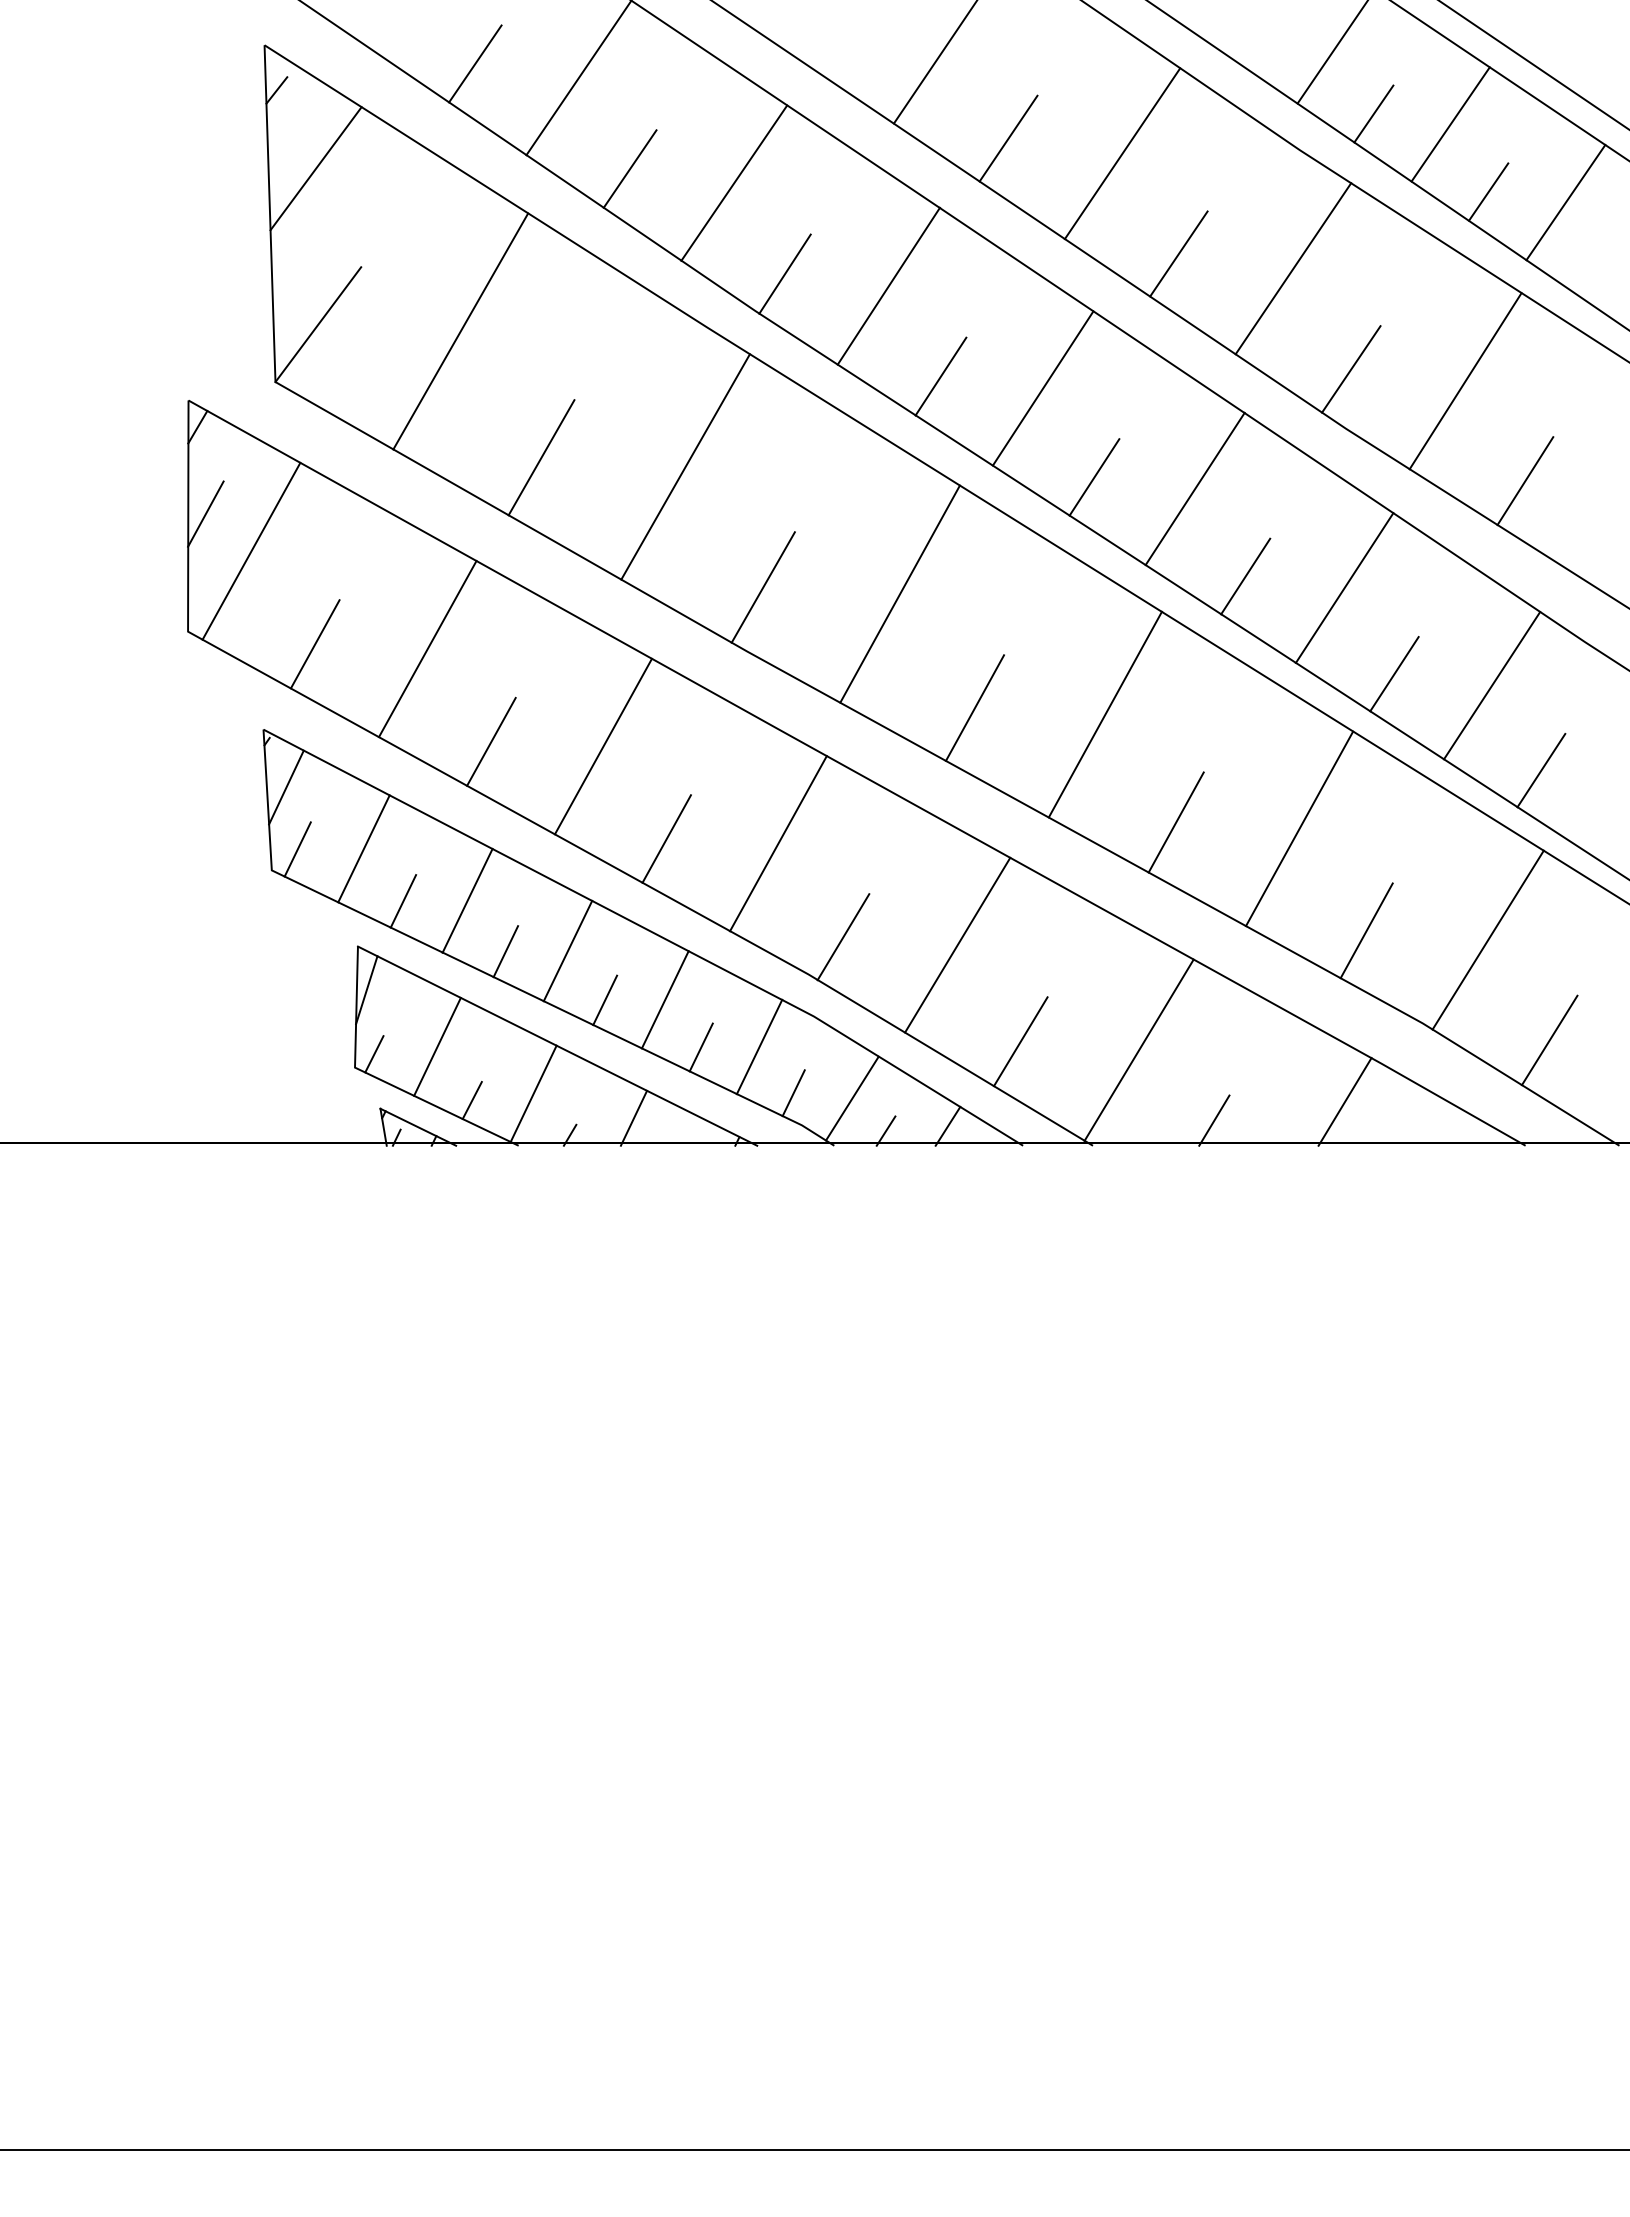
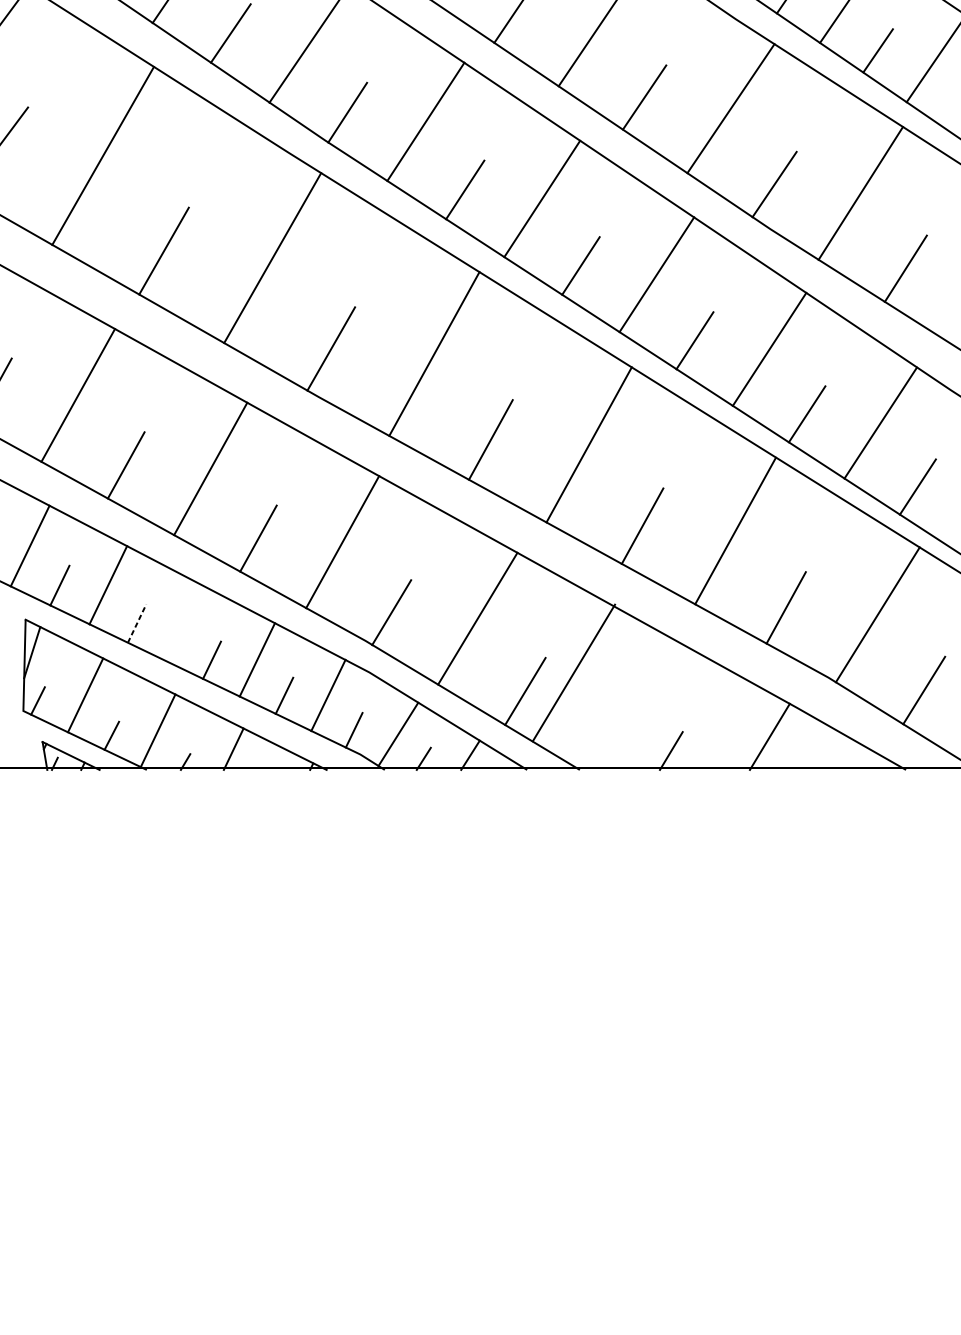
line: (567, 950) -> (183, 622), removed
line: (506, 951) -> (137, 623), solid -> dashed
line: (1138, 1049) -> (573, 672), moved

